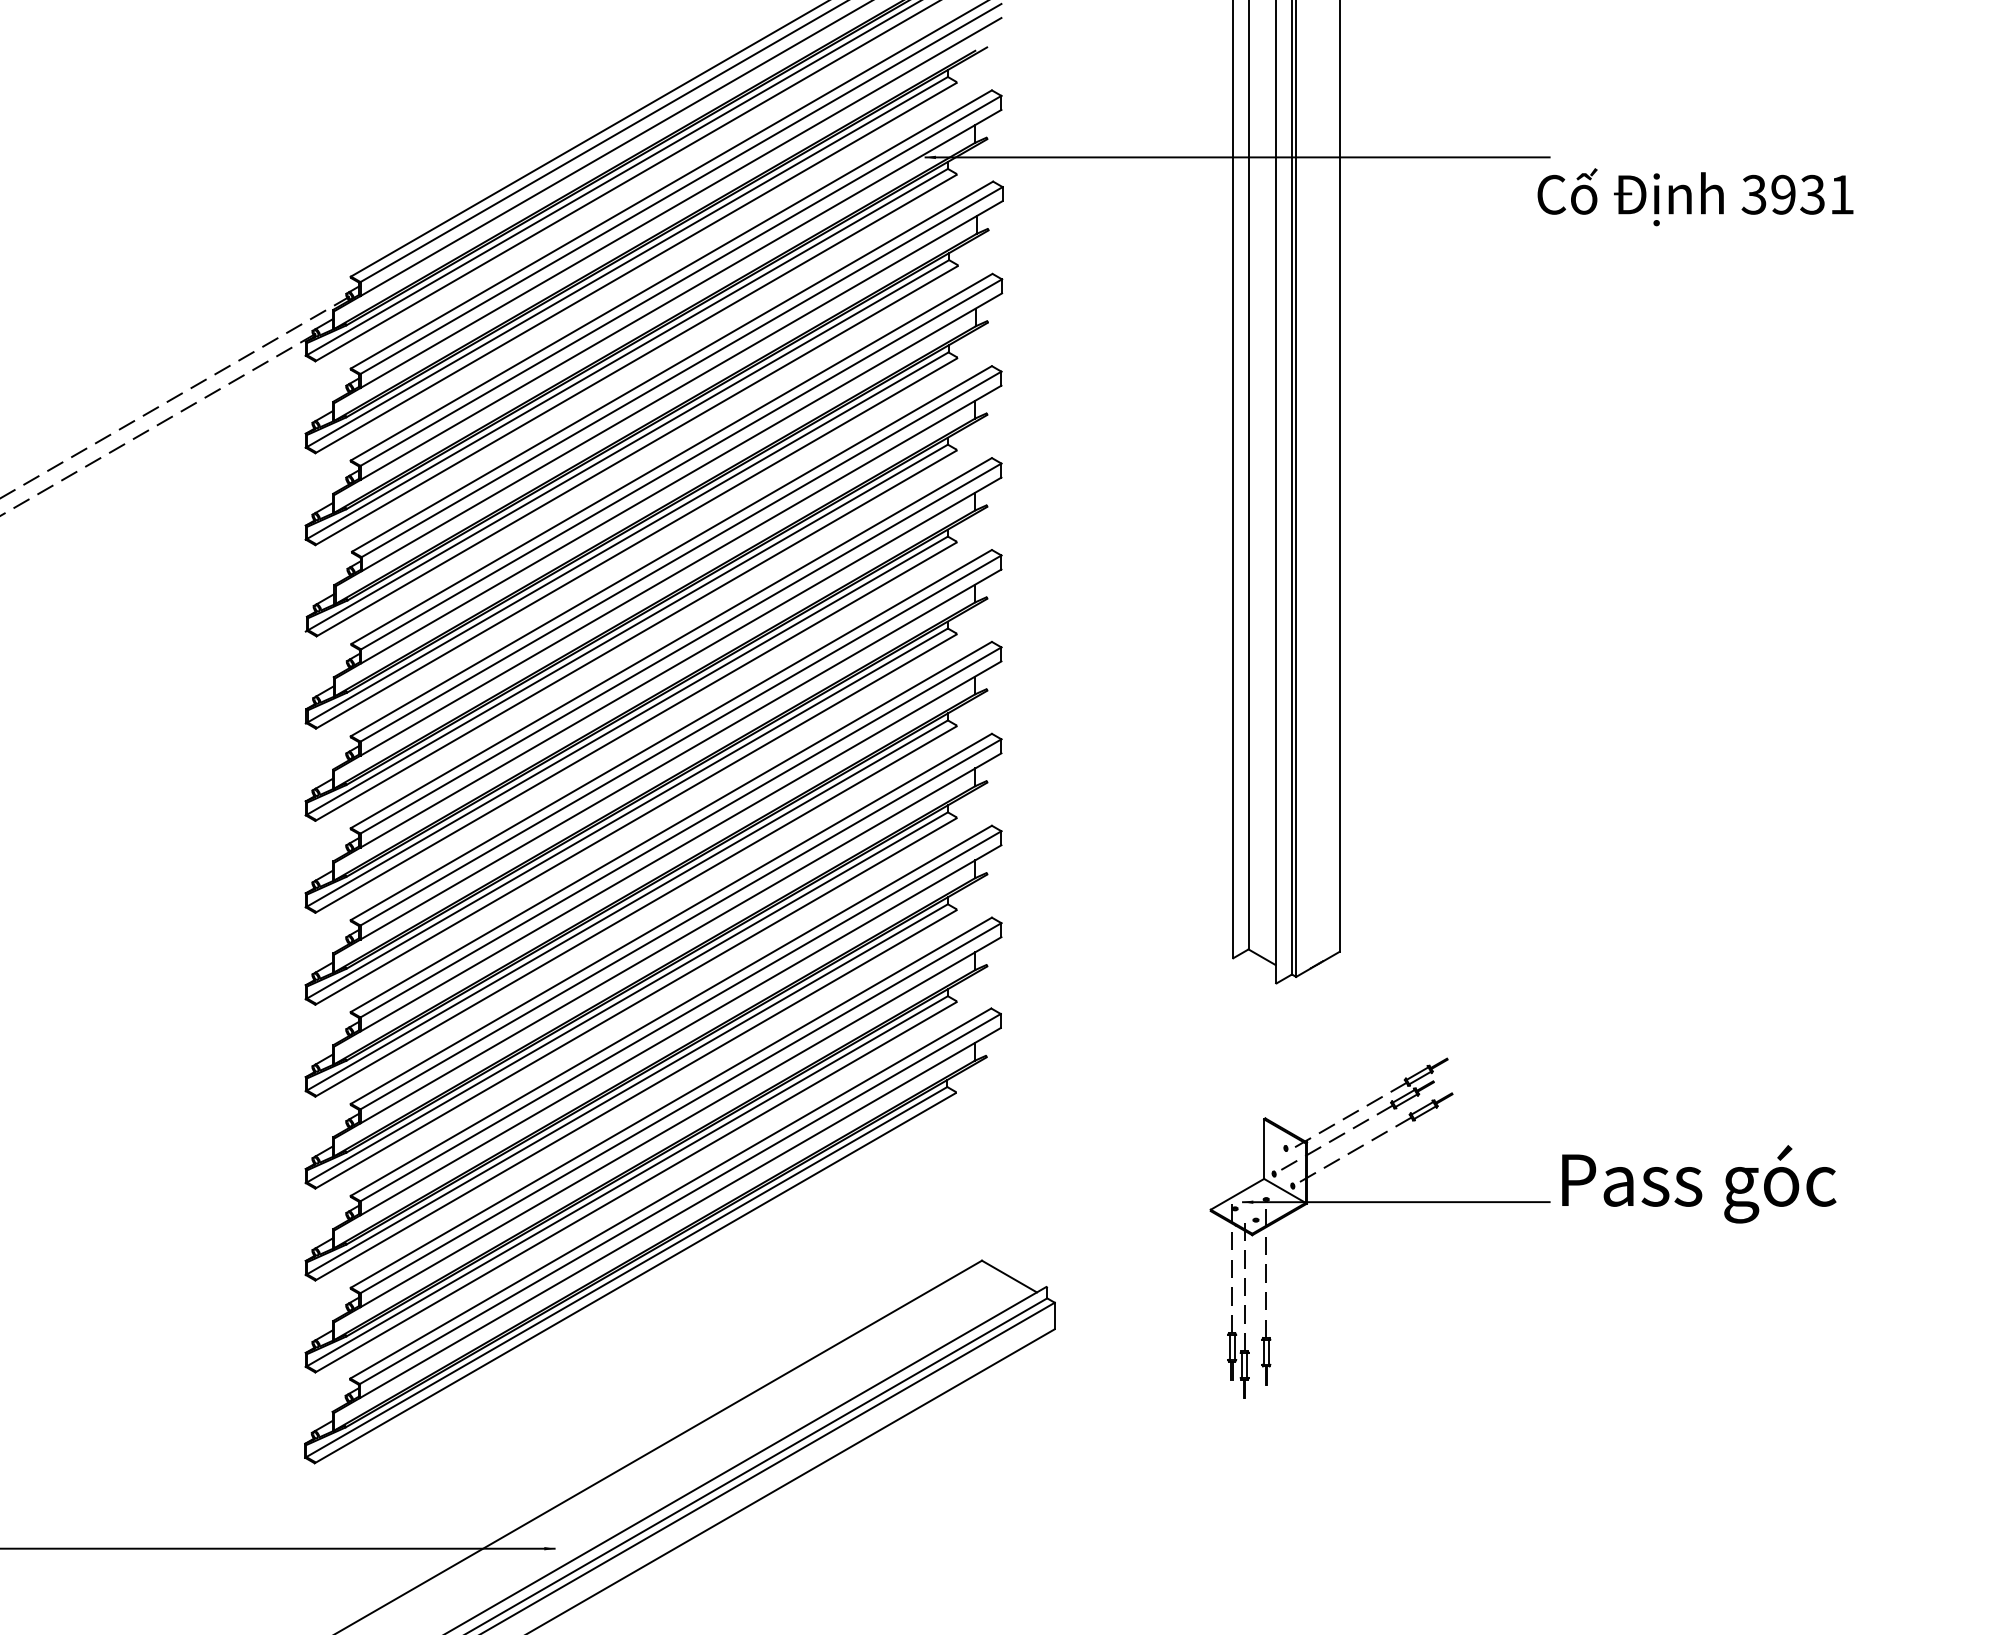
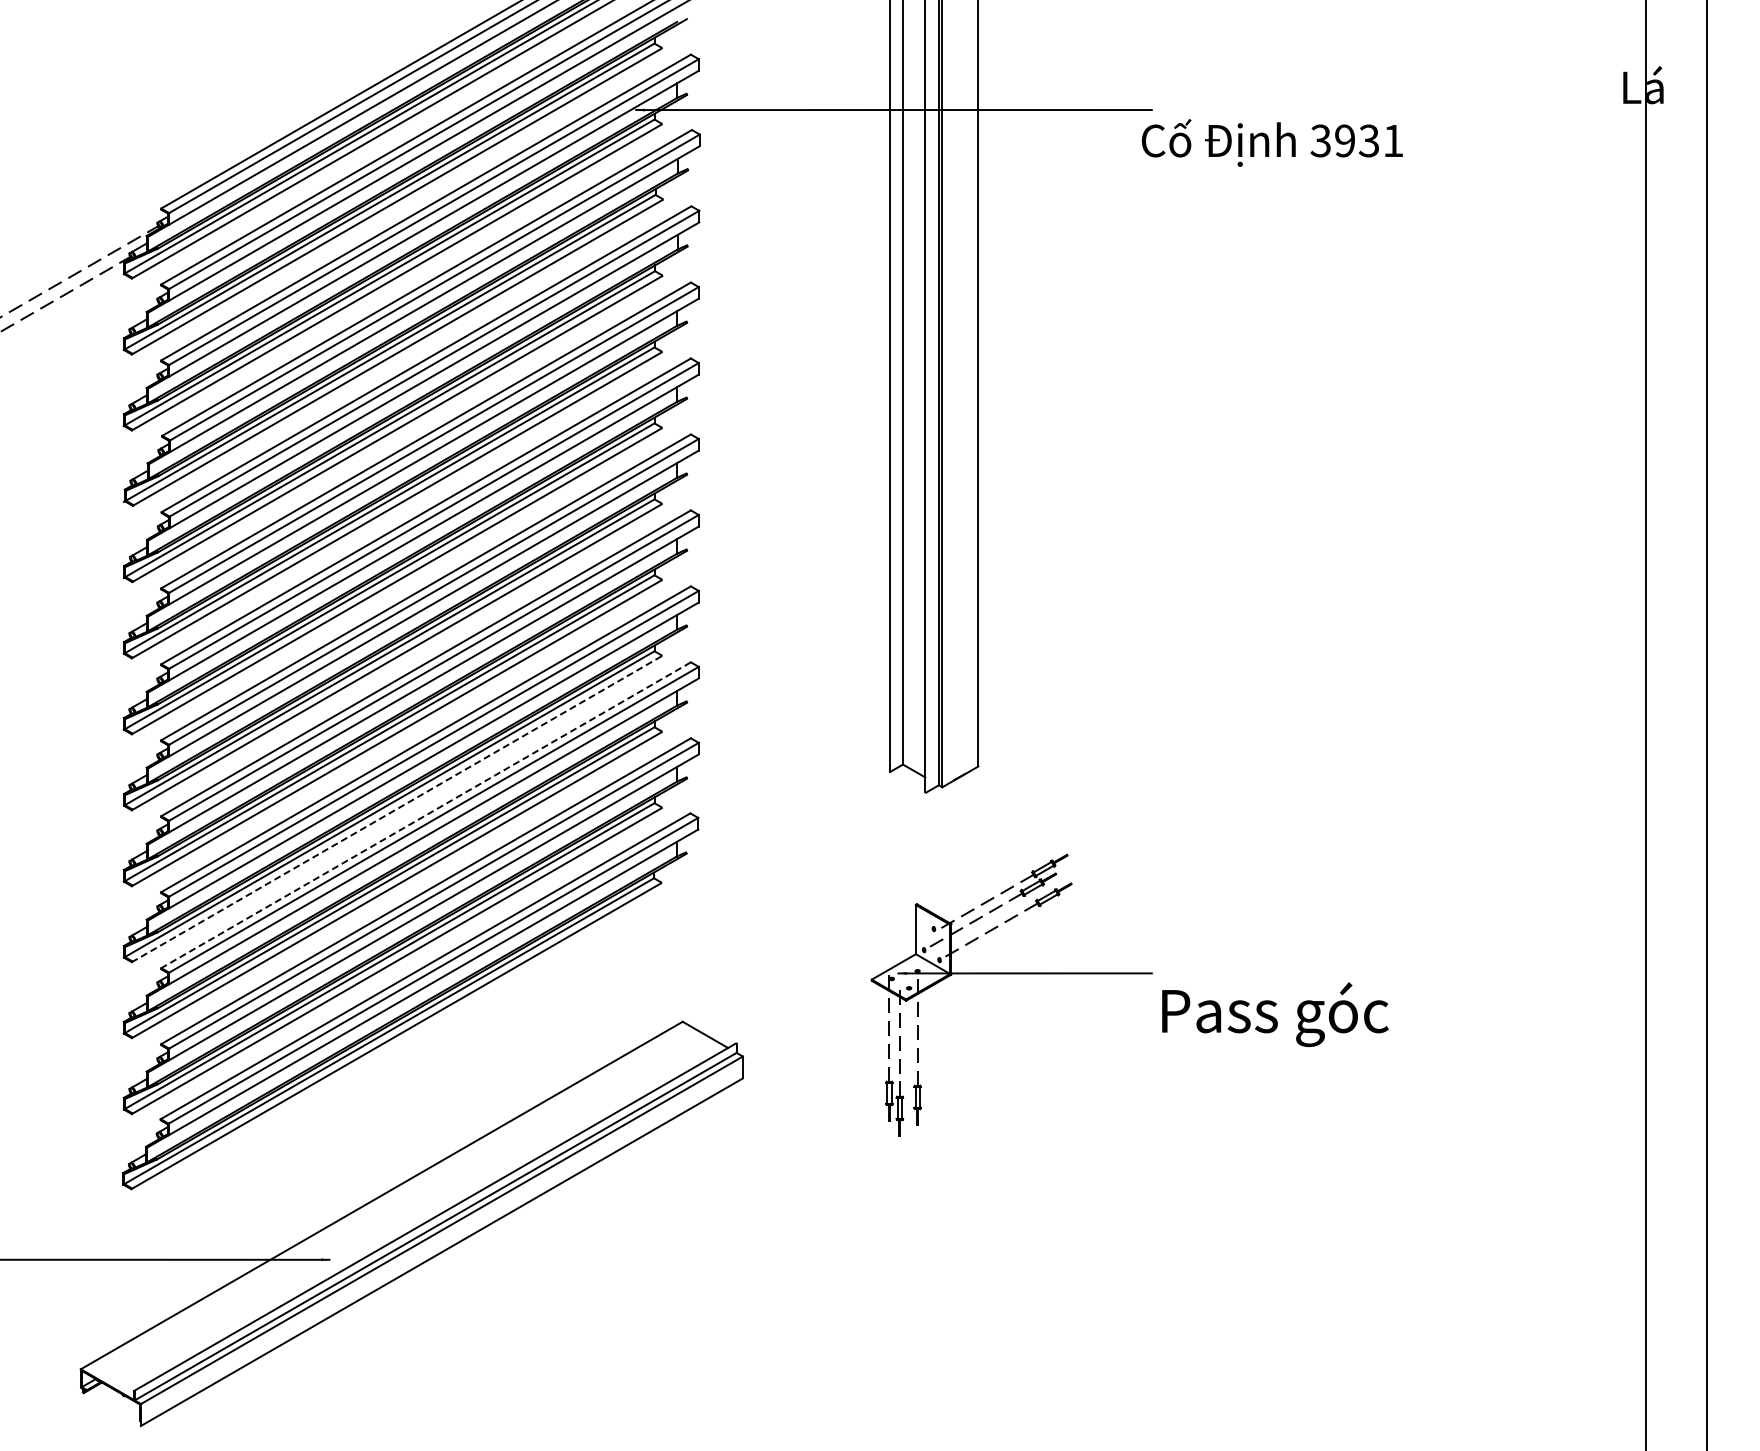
line: (635, 1003) -> (396, 809), solid -> dashed
line: (670, 1011) -> (425, 815), solid -> dashed
text: (1699, 1184) -> (1275, 1014), moved

